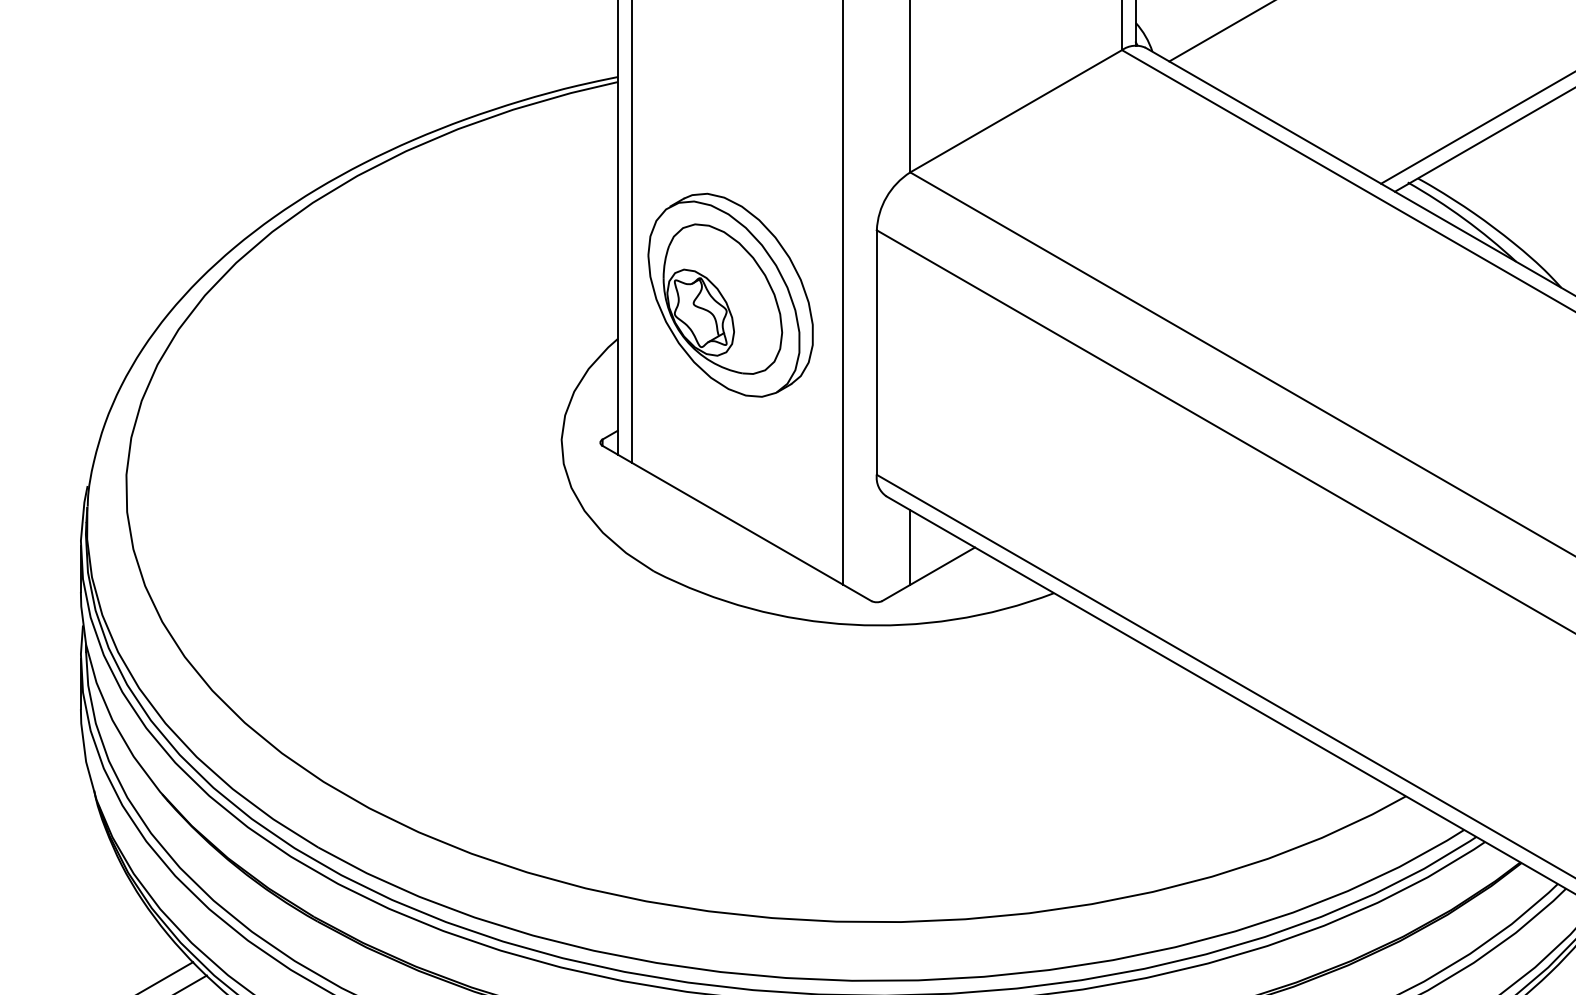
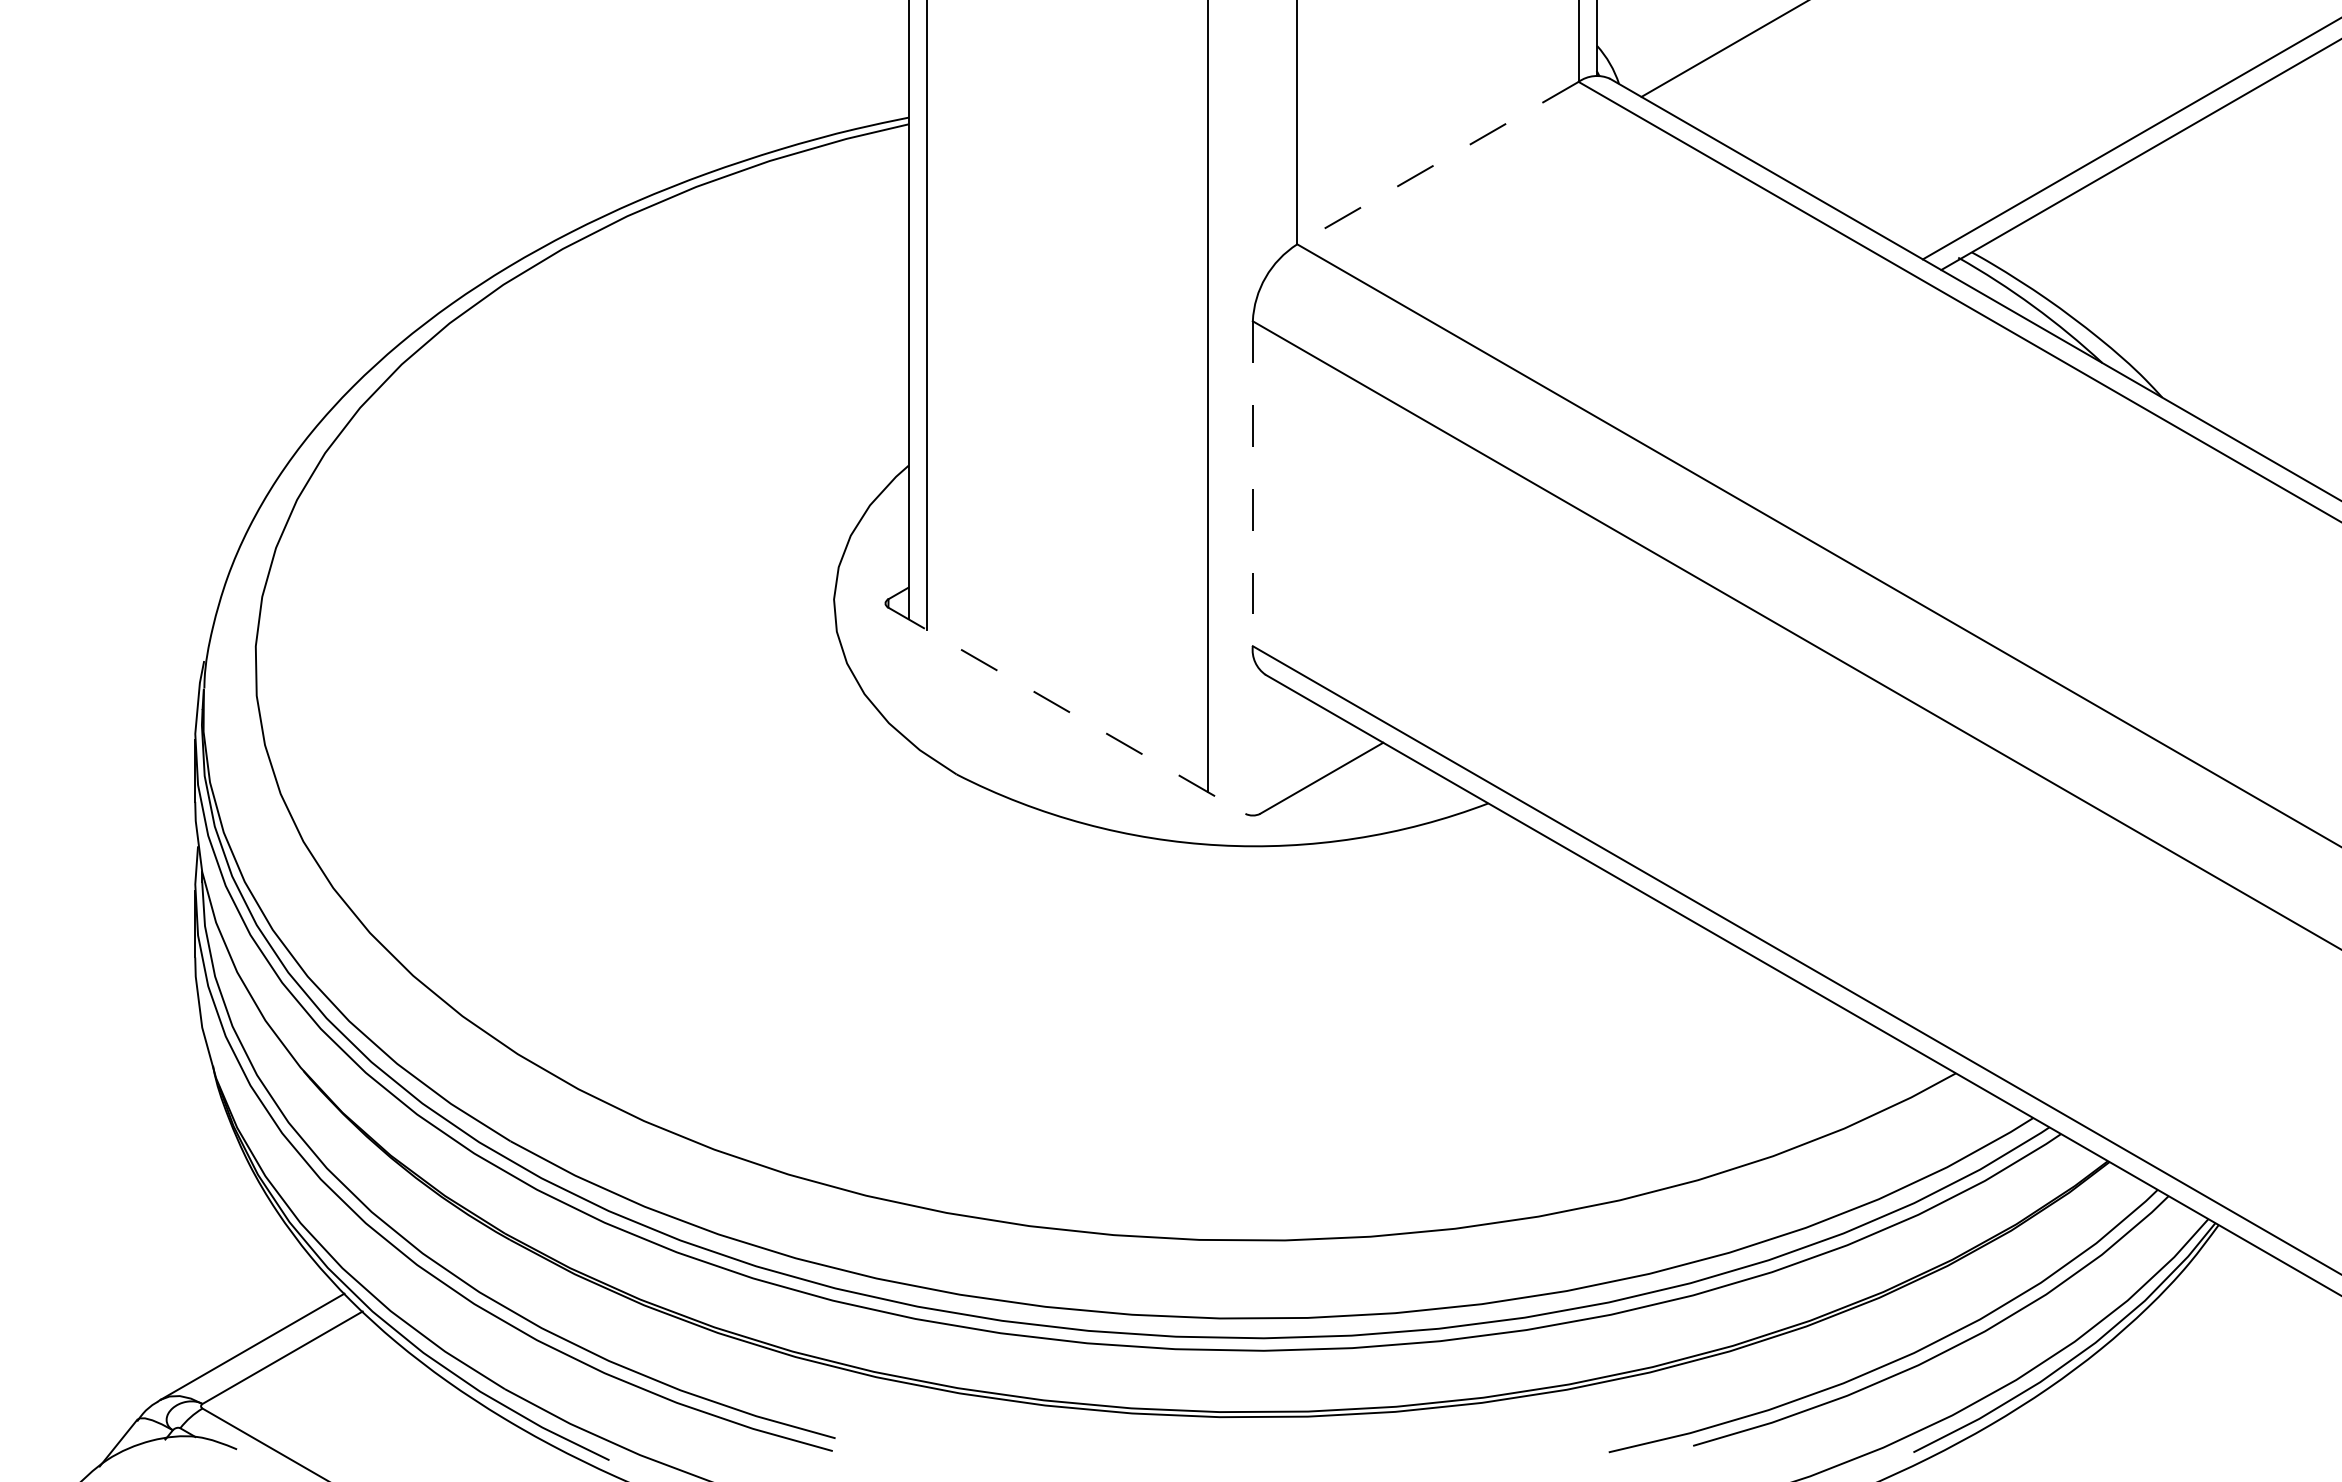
line: (1015, 111) -> (1437, 163), solid -> dashed
part: (730, 295) -> (1058, 407), removed
line: (876, 353) -> (1252, 484), solid -> dashed
line: (737, 523) -> (1067, 711), solid -> dashed
line: (910, 547) -> (1297, 742), removed

